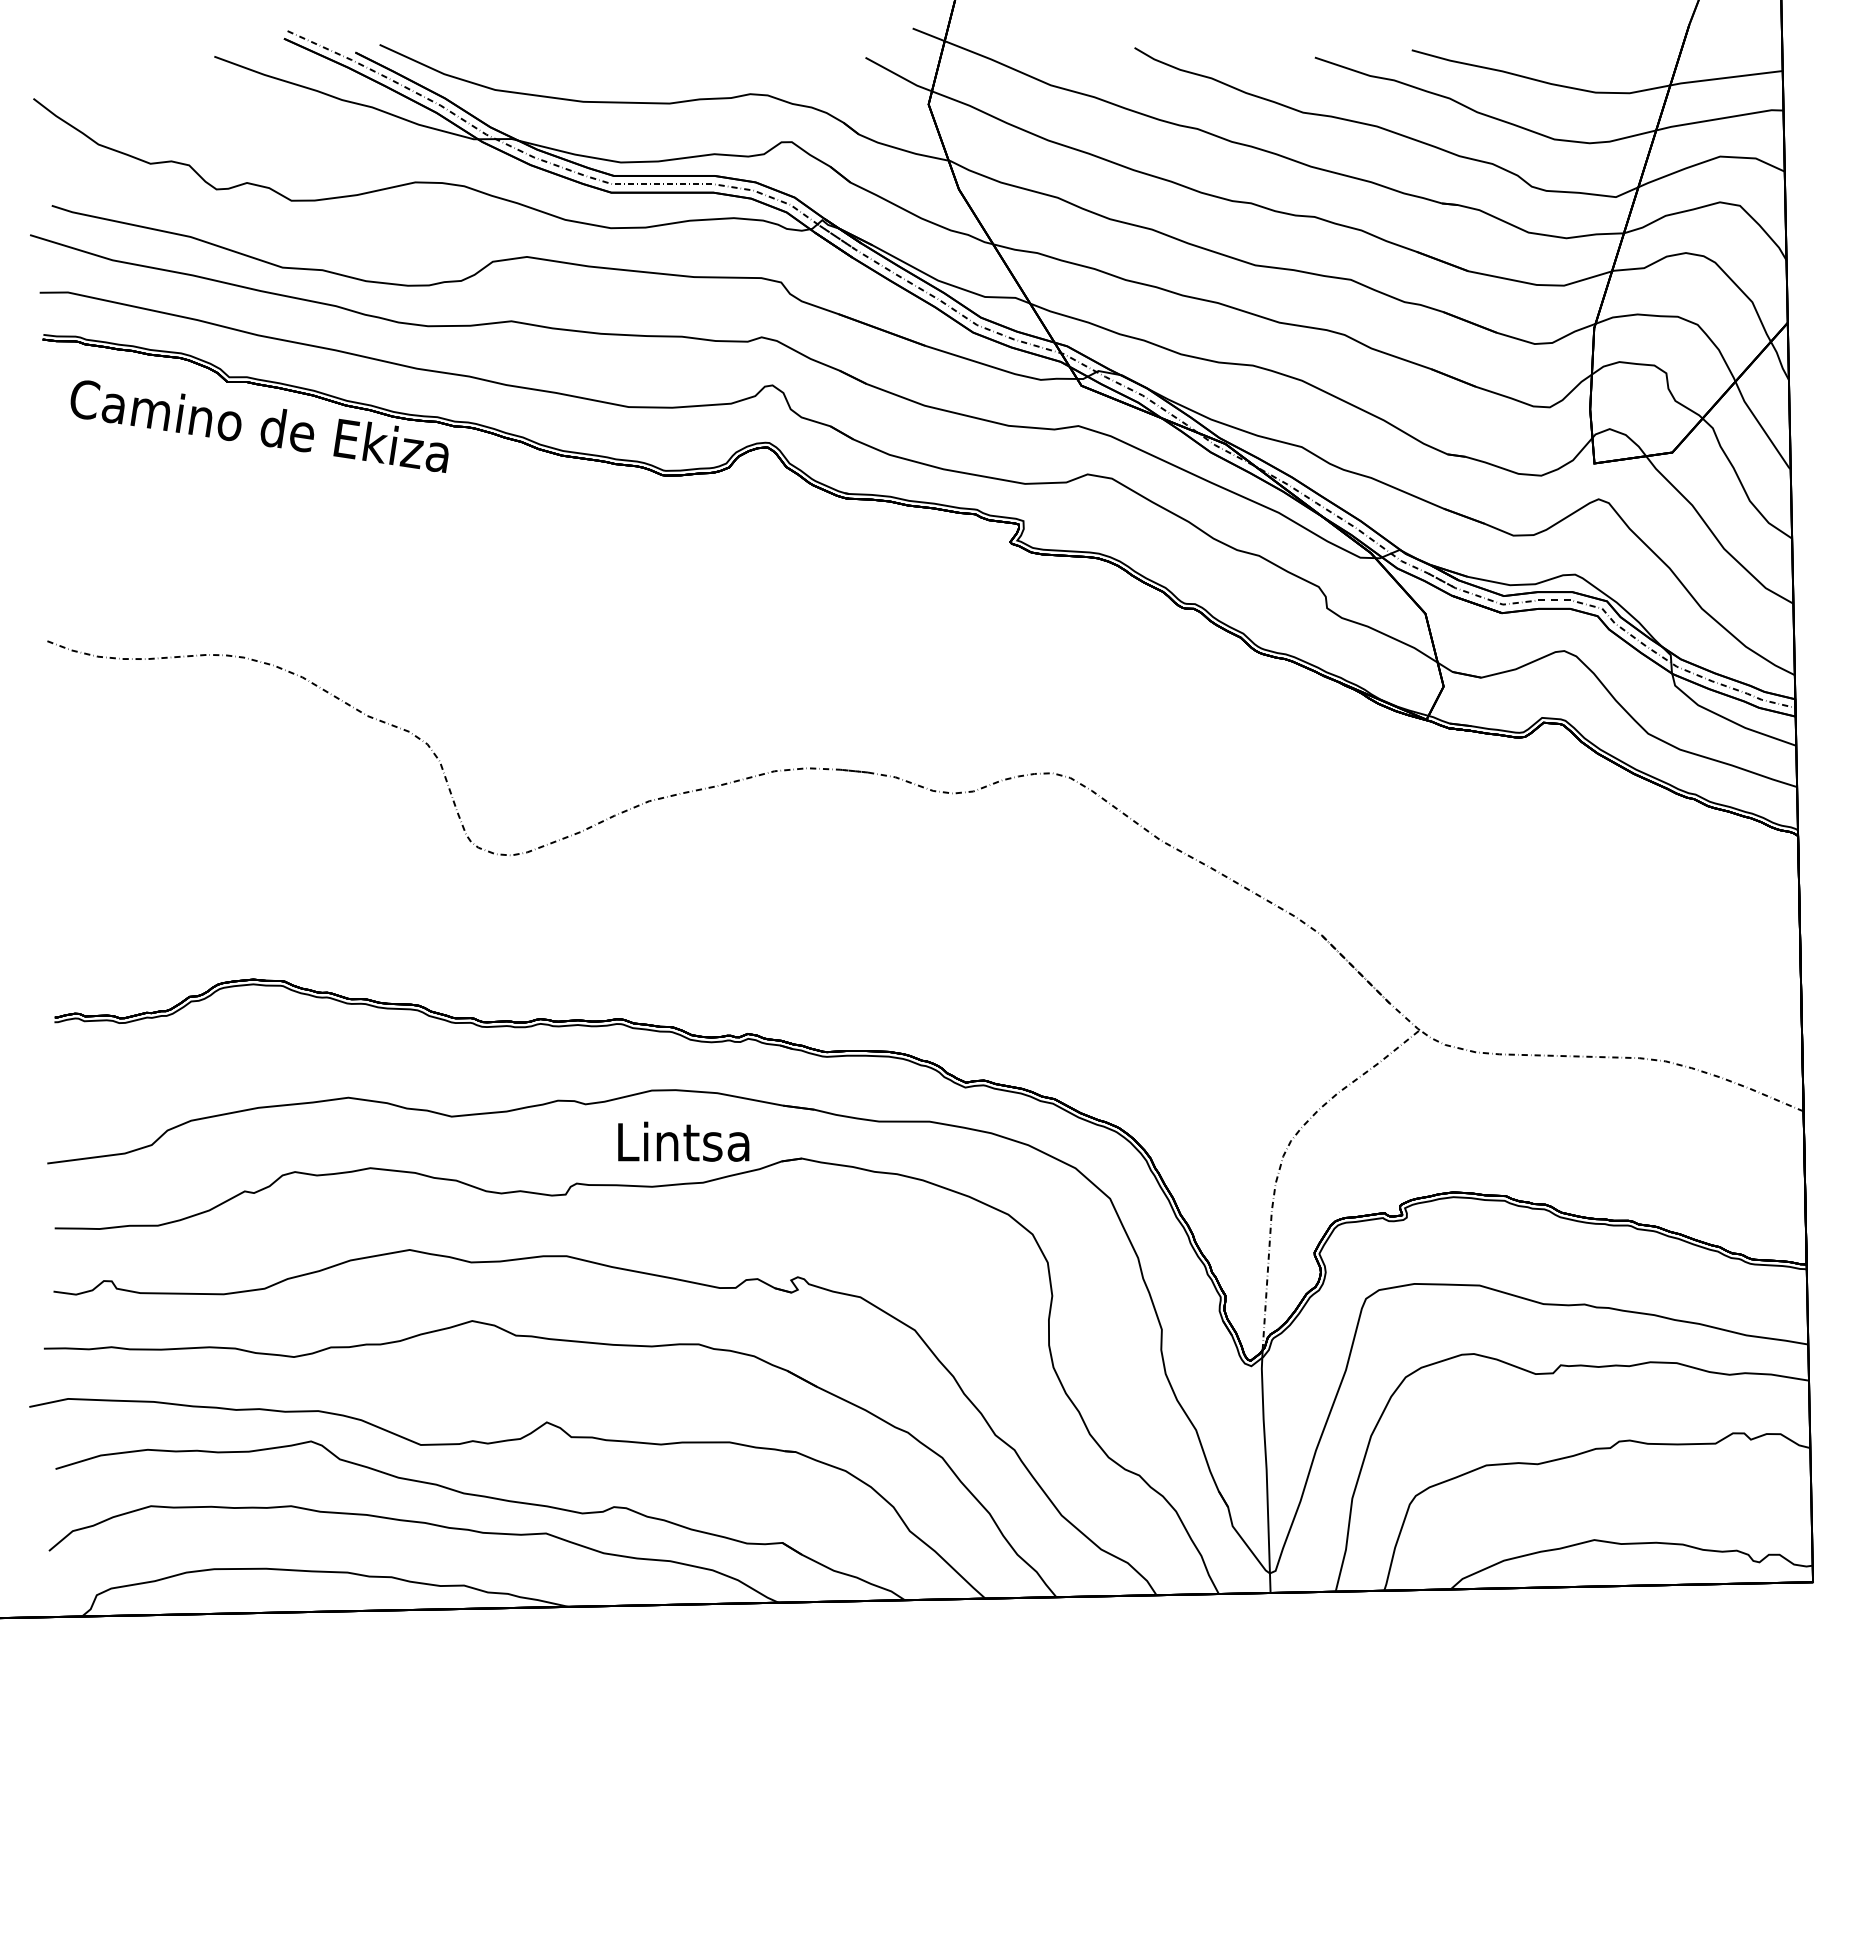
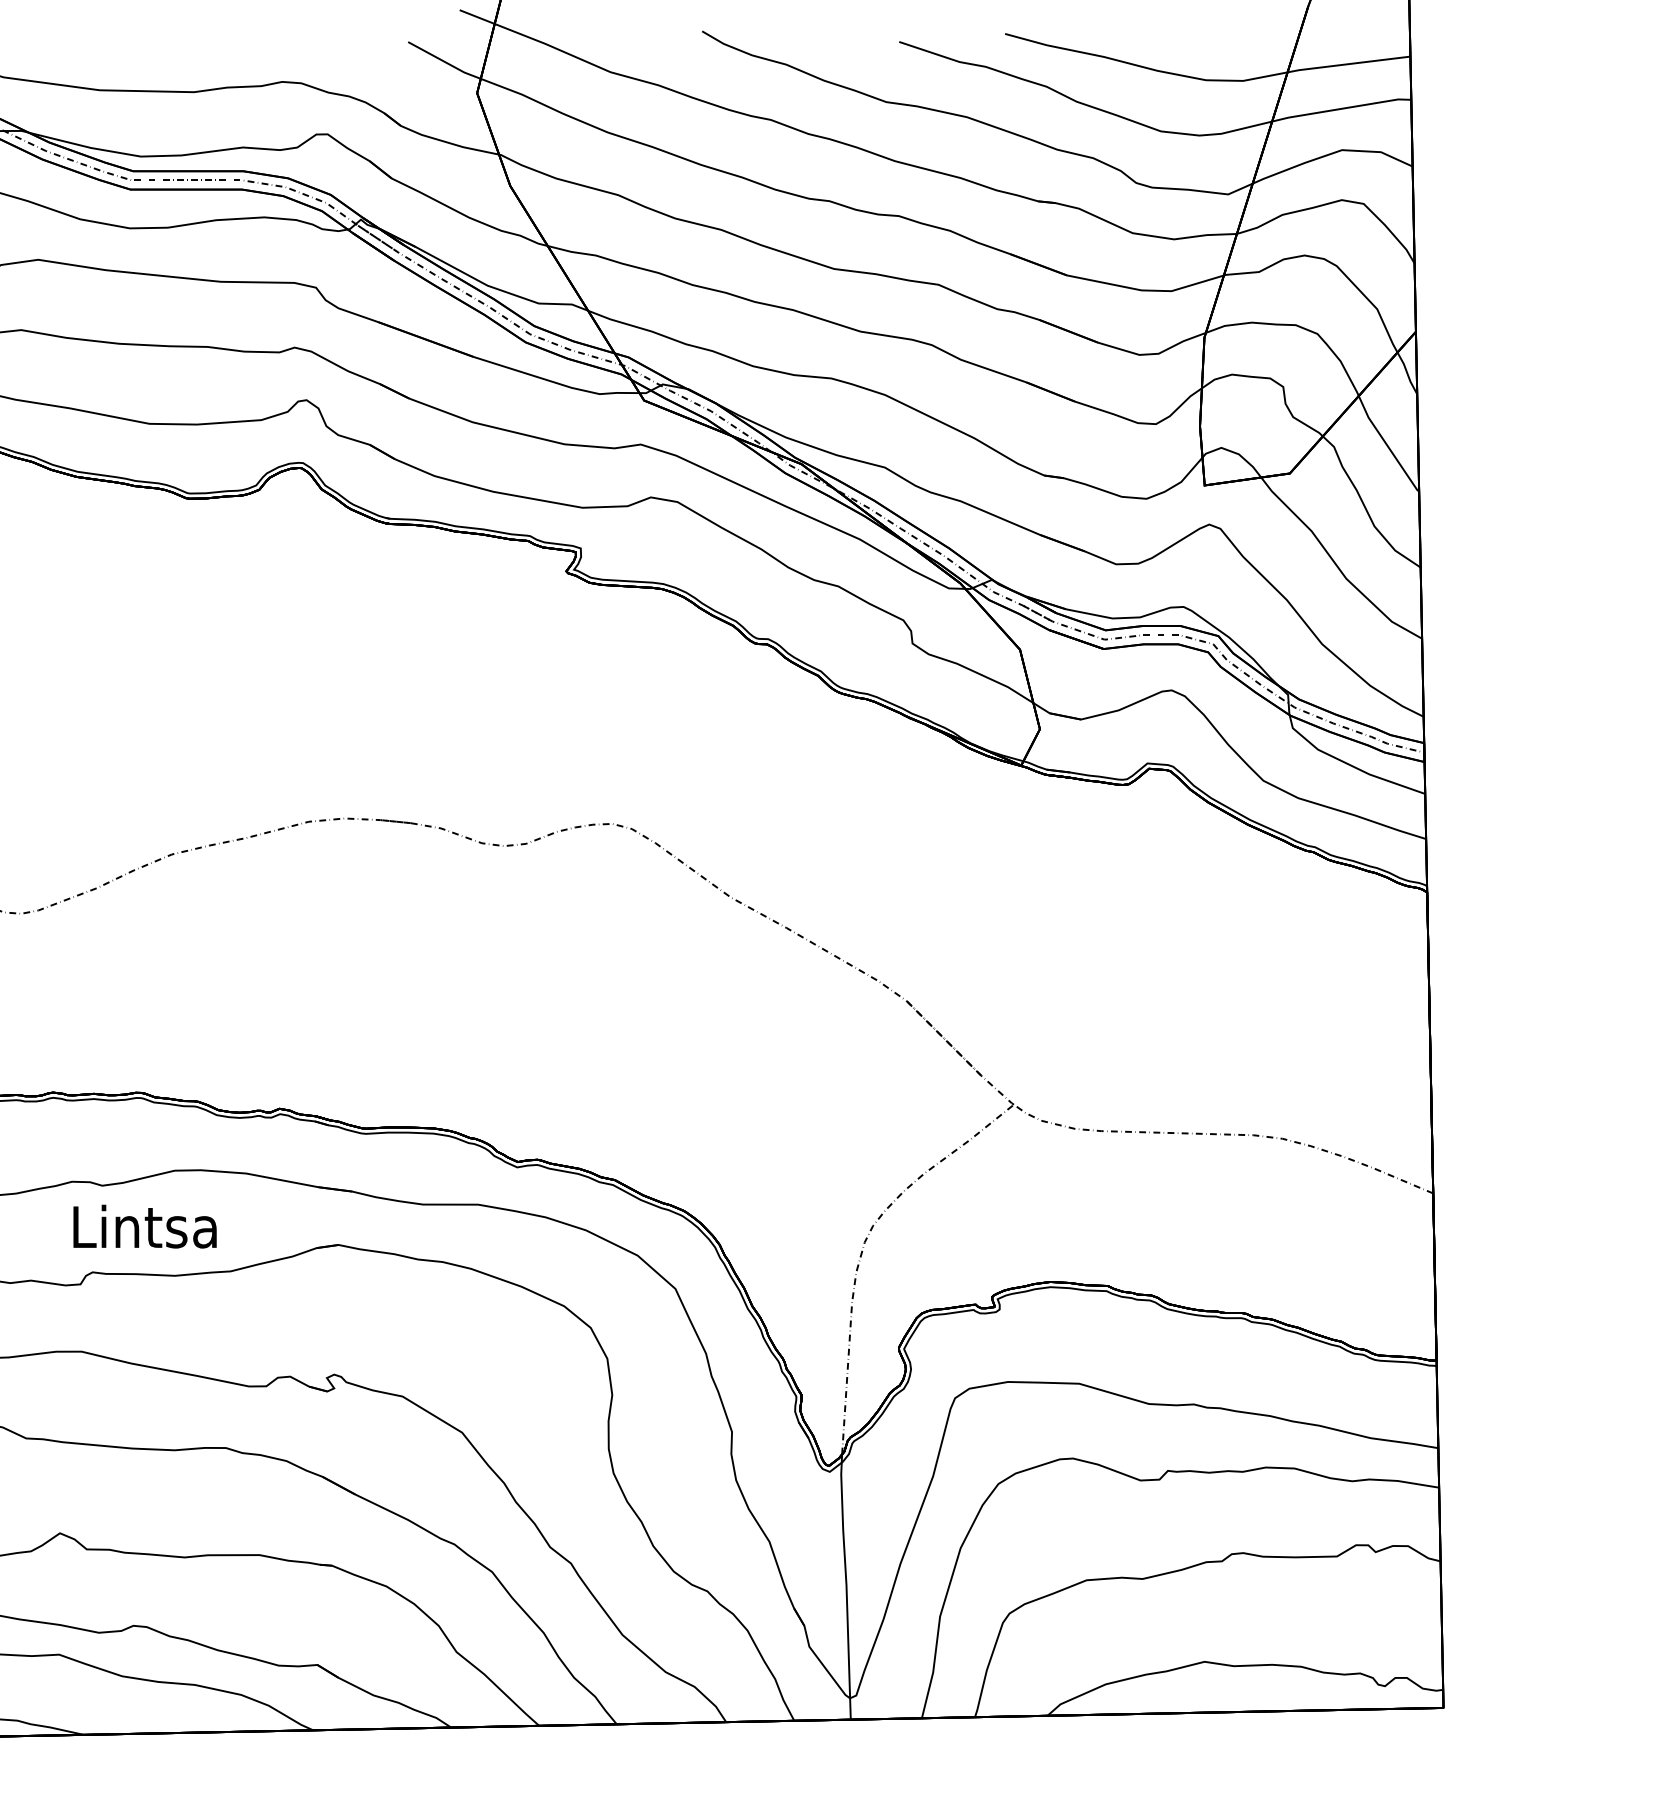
text: (683, 1141) -> (144, 1226), moved

